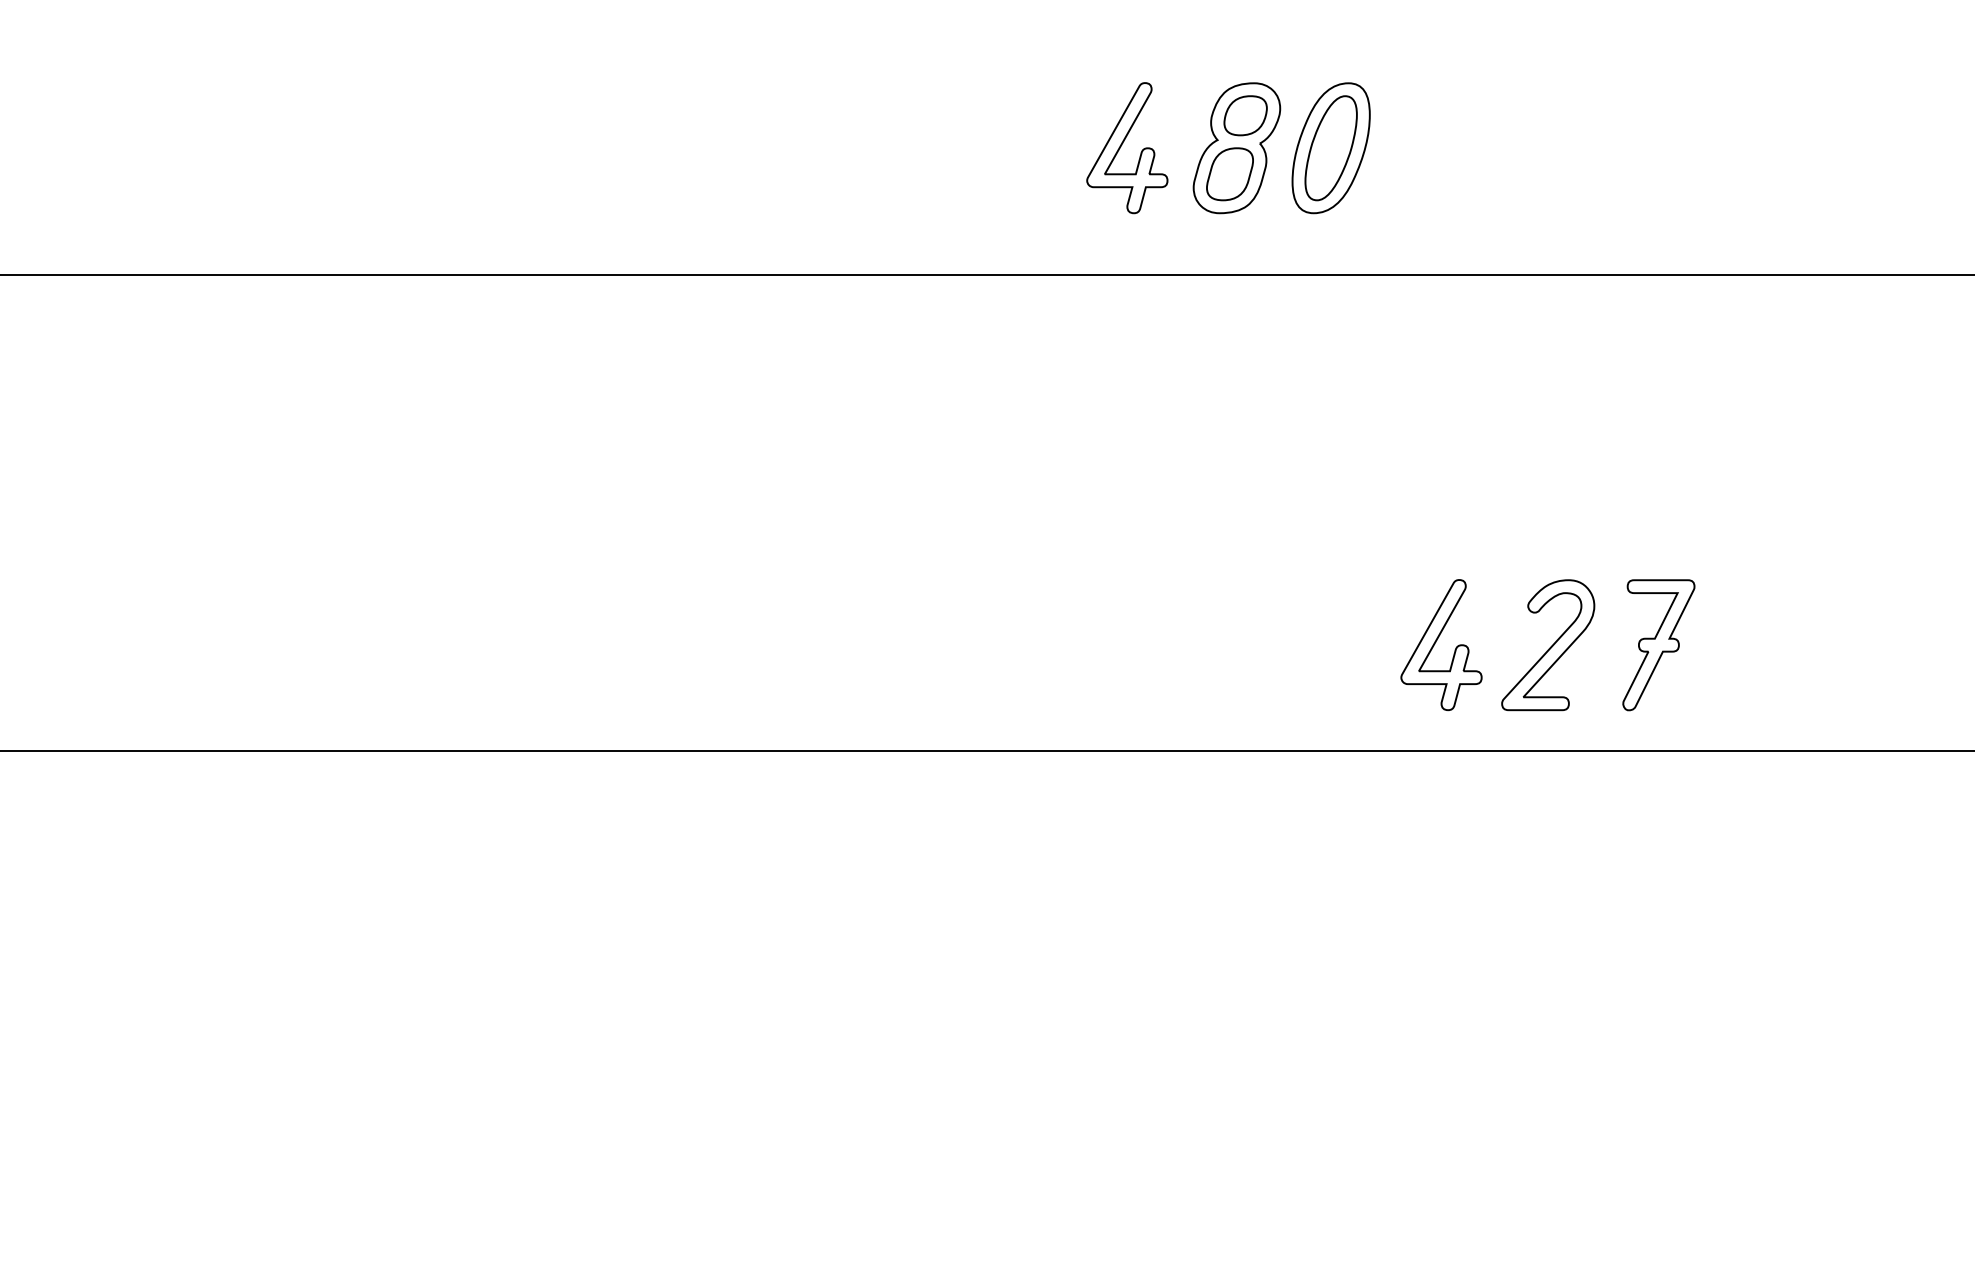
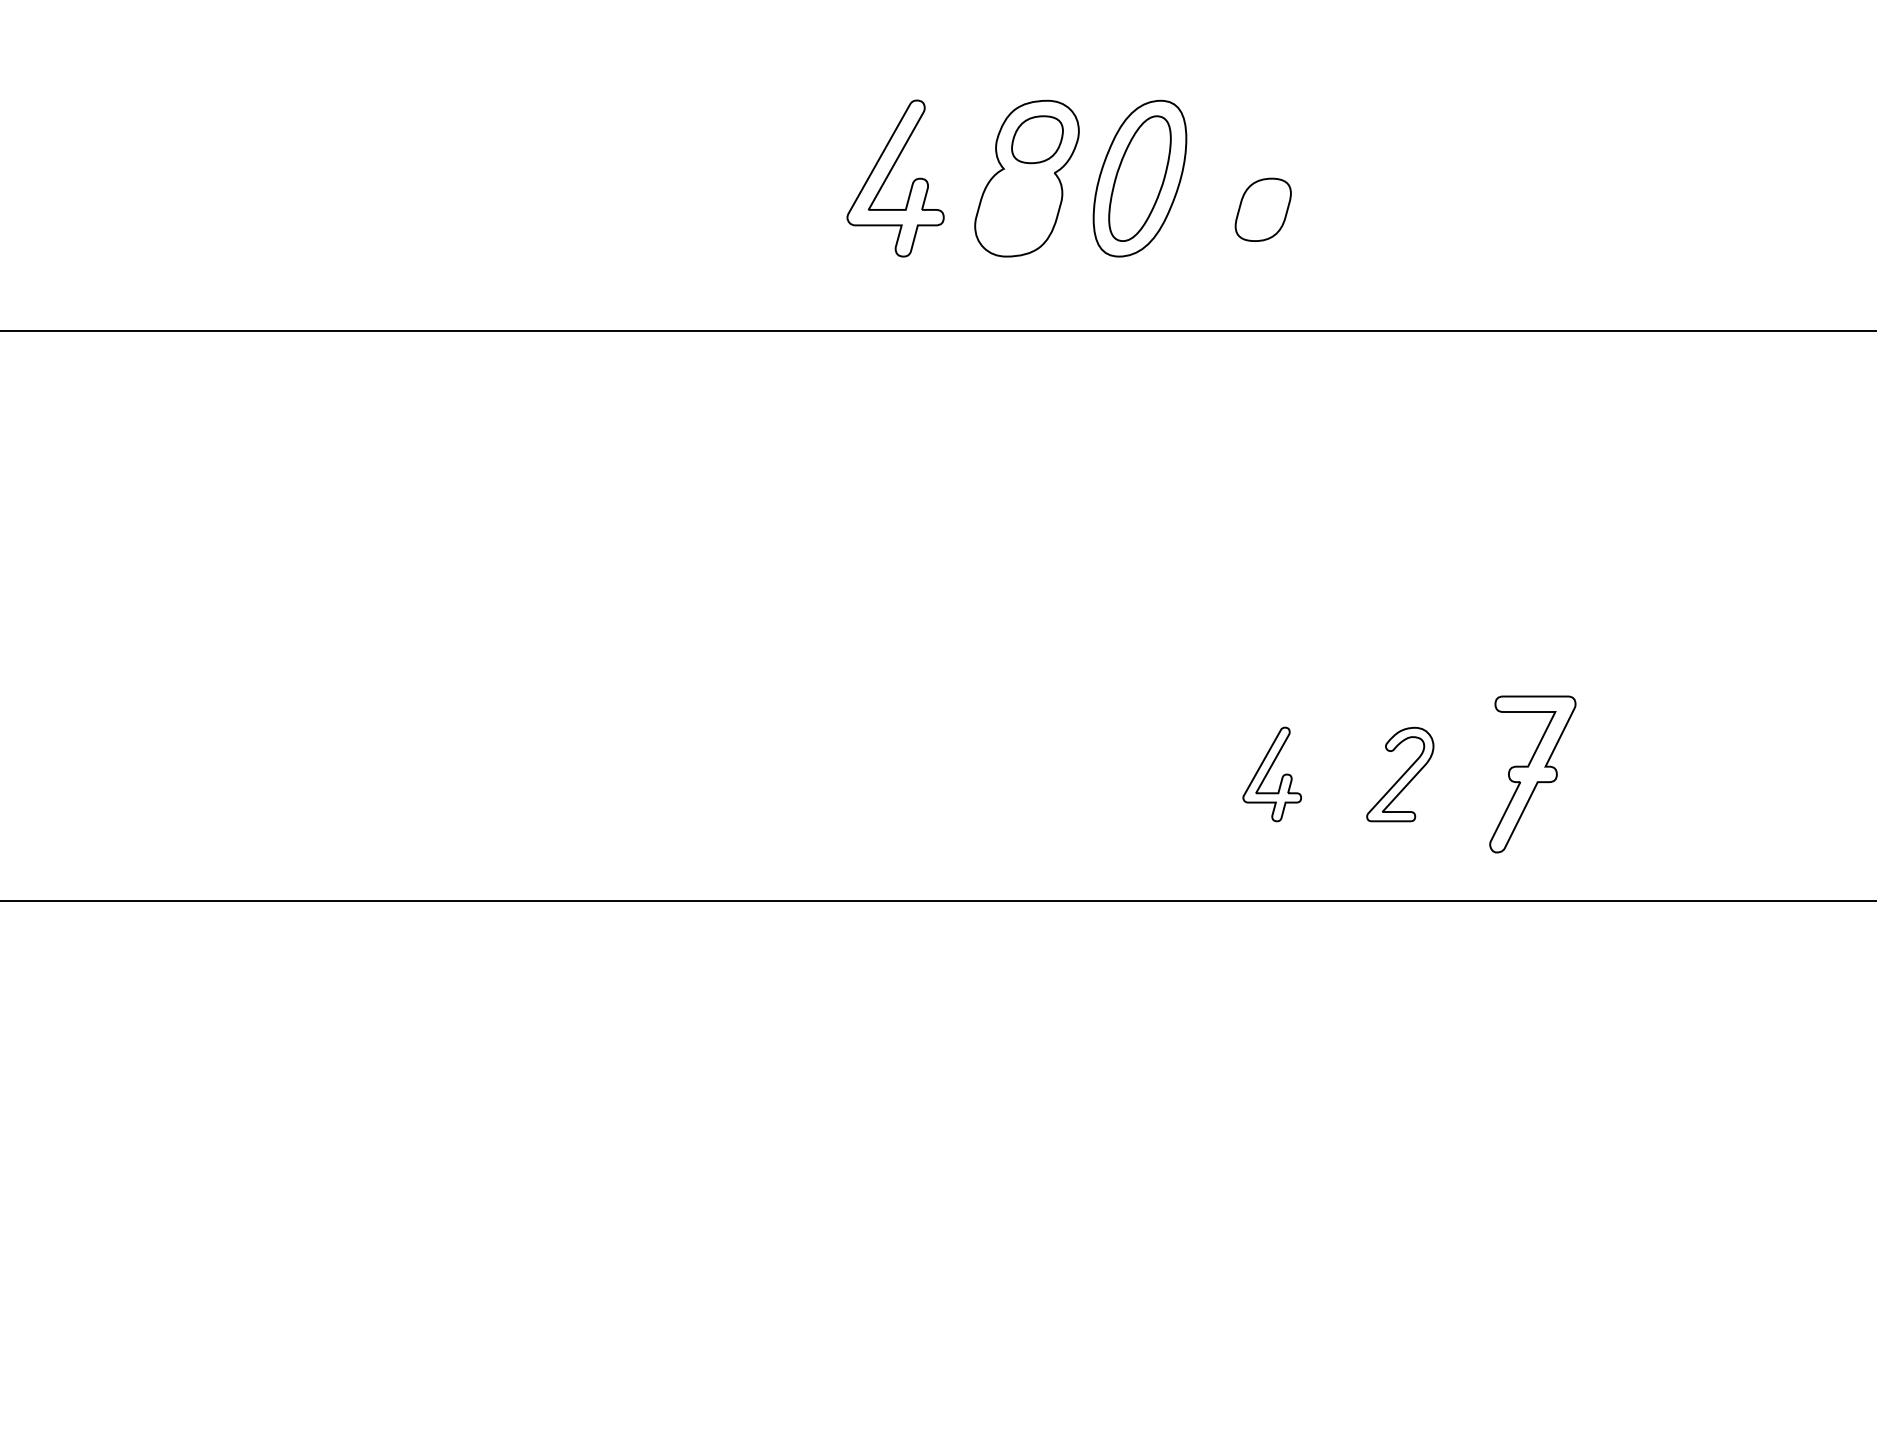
part: (1229, 174) -> (1262, 210), moved
part: (1441, 645) -> (1272, 774), size x0.6
part: (1548, 645) -> (1400, 774), size x0.6

